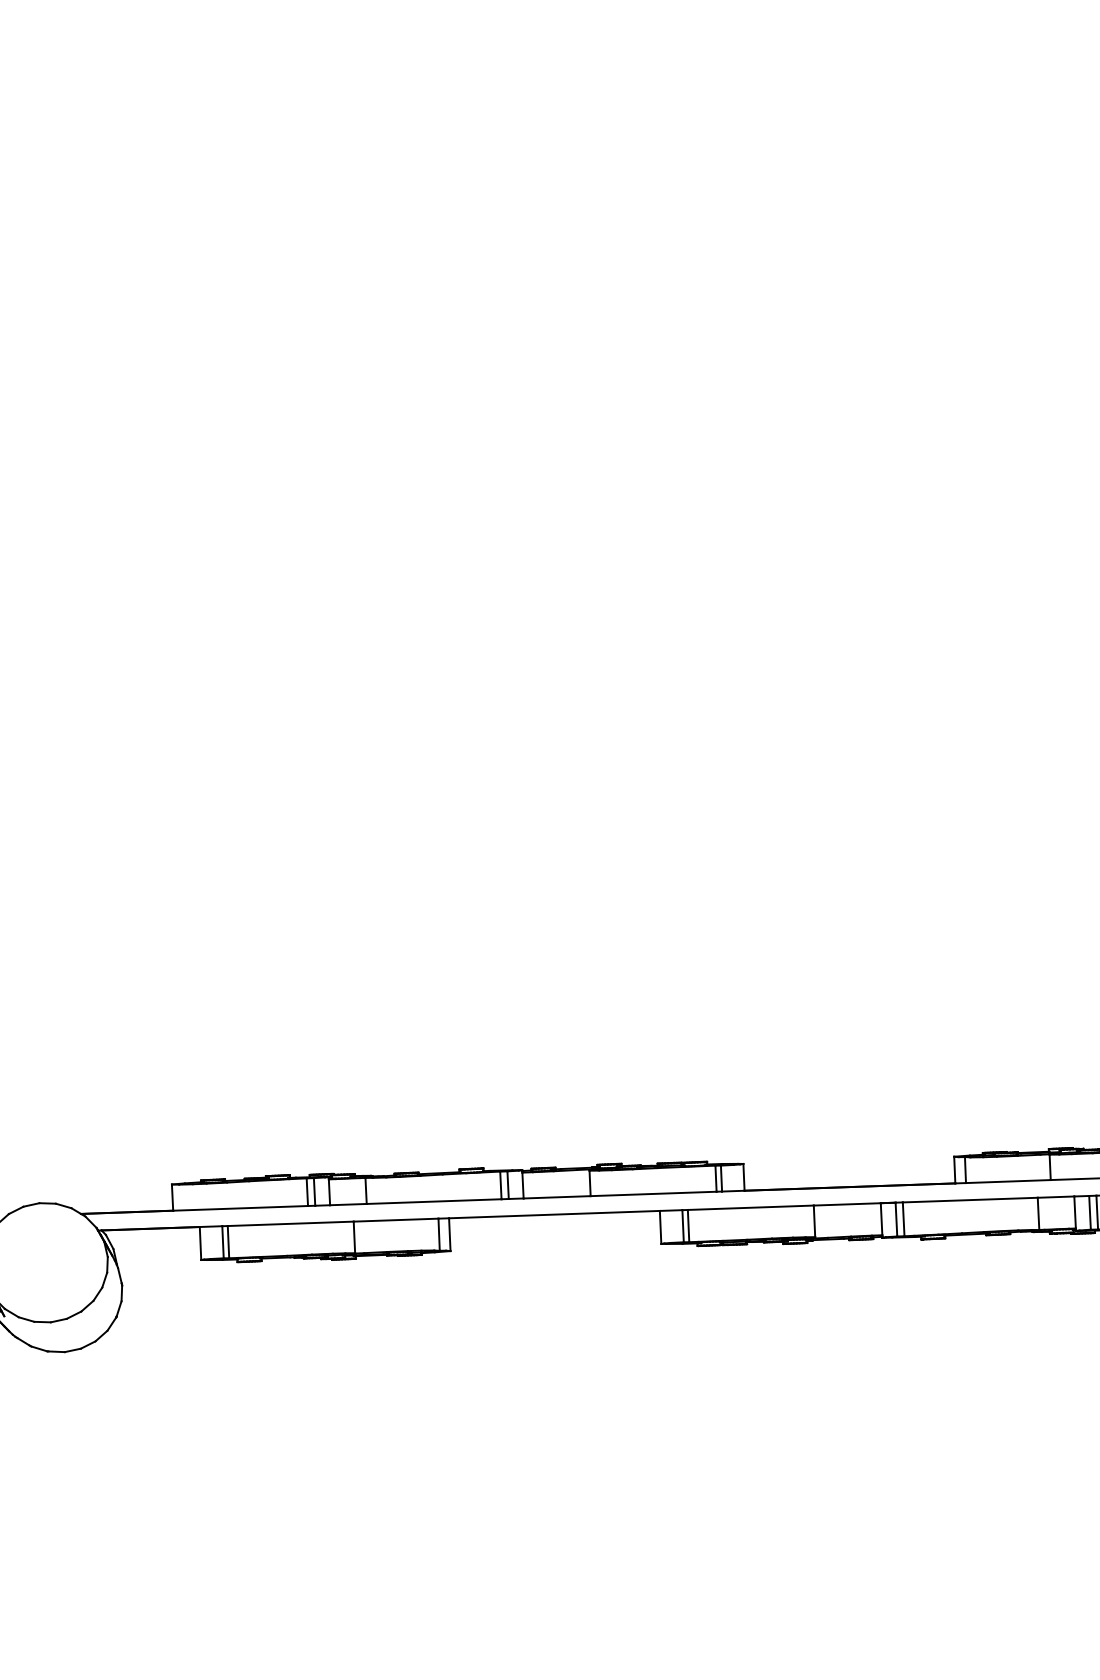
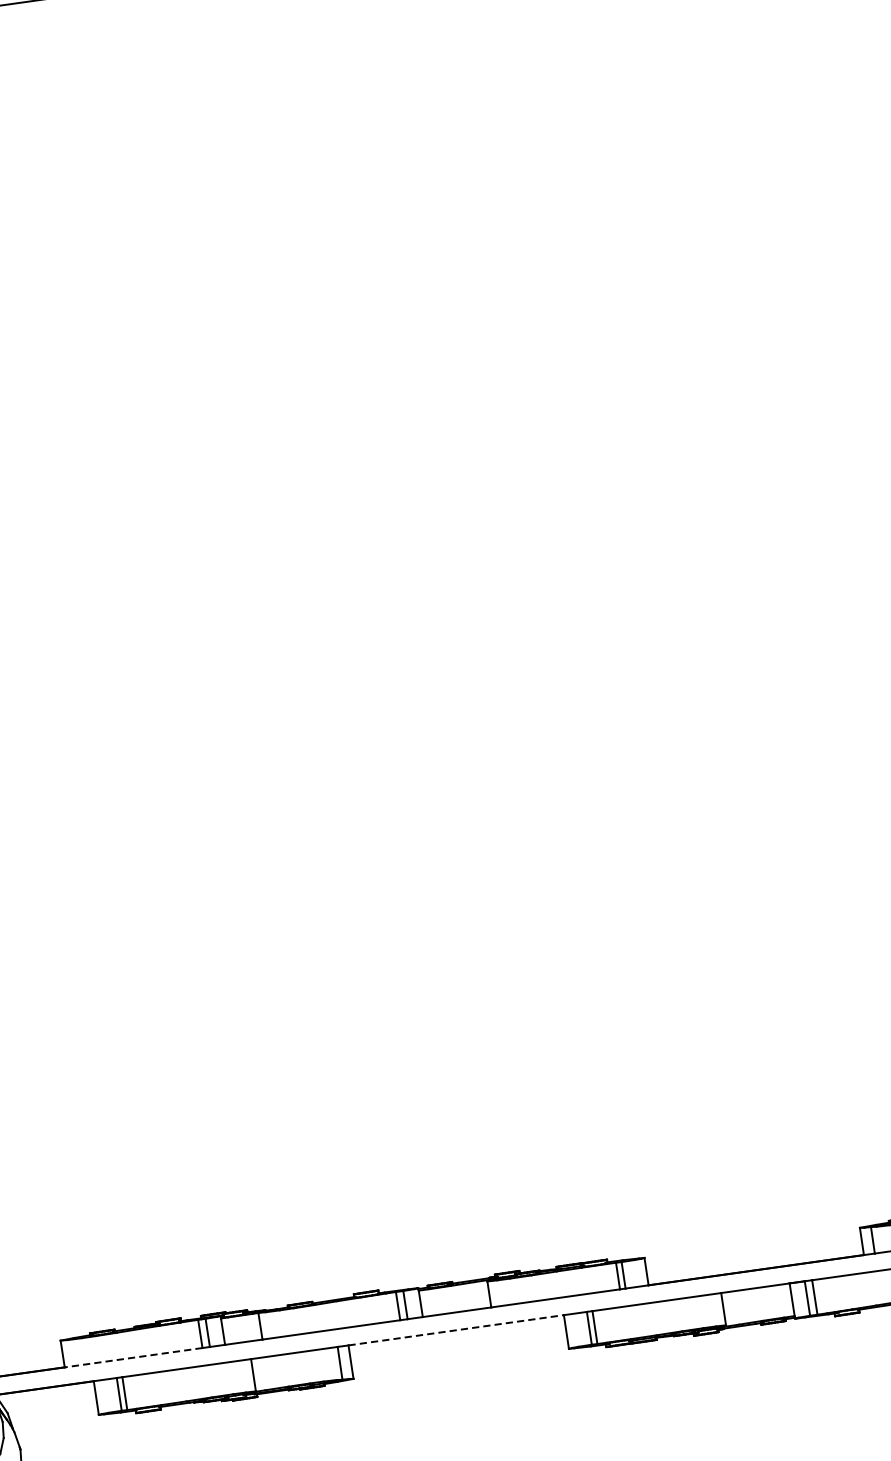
line: (240, 1208) -> (133, 1357), solid -> dashed
line: (554, 1214) -> (456, 1330), solid -> dashed

